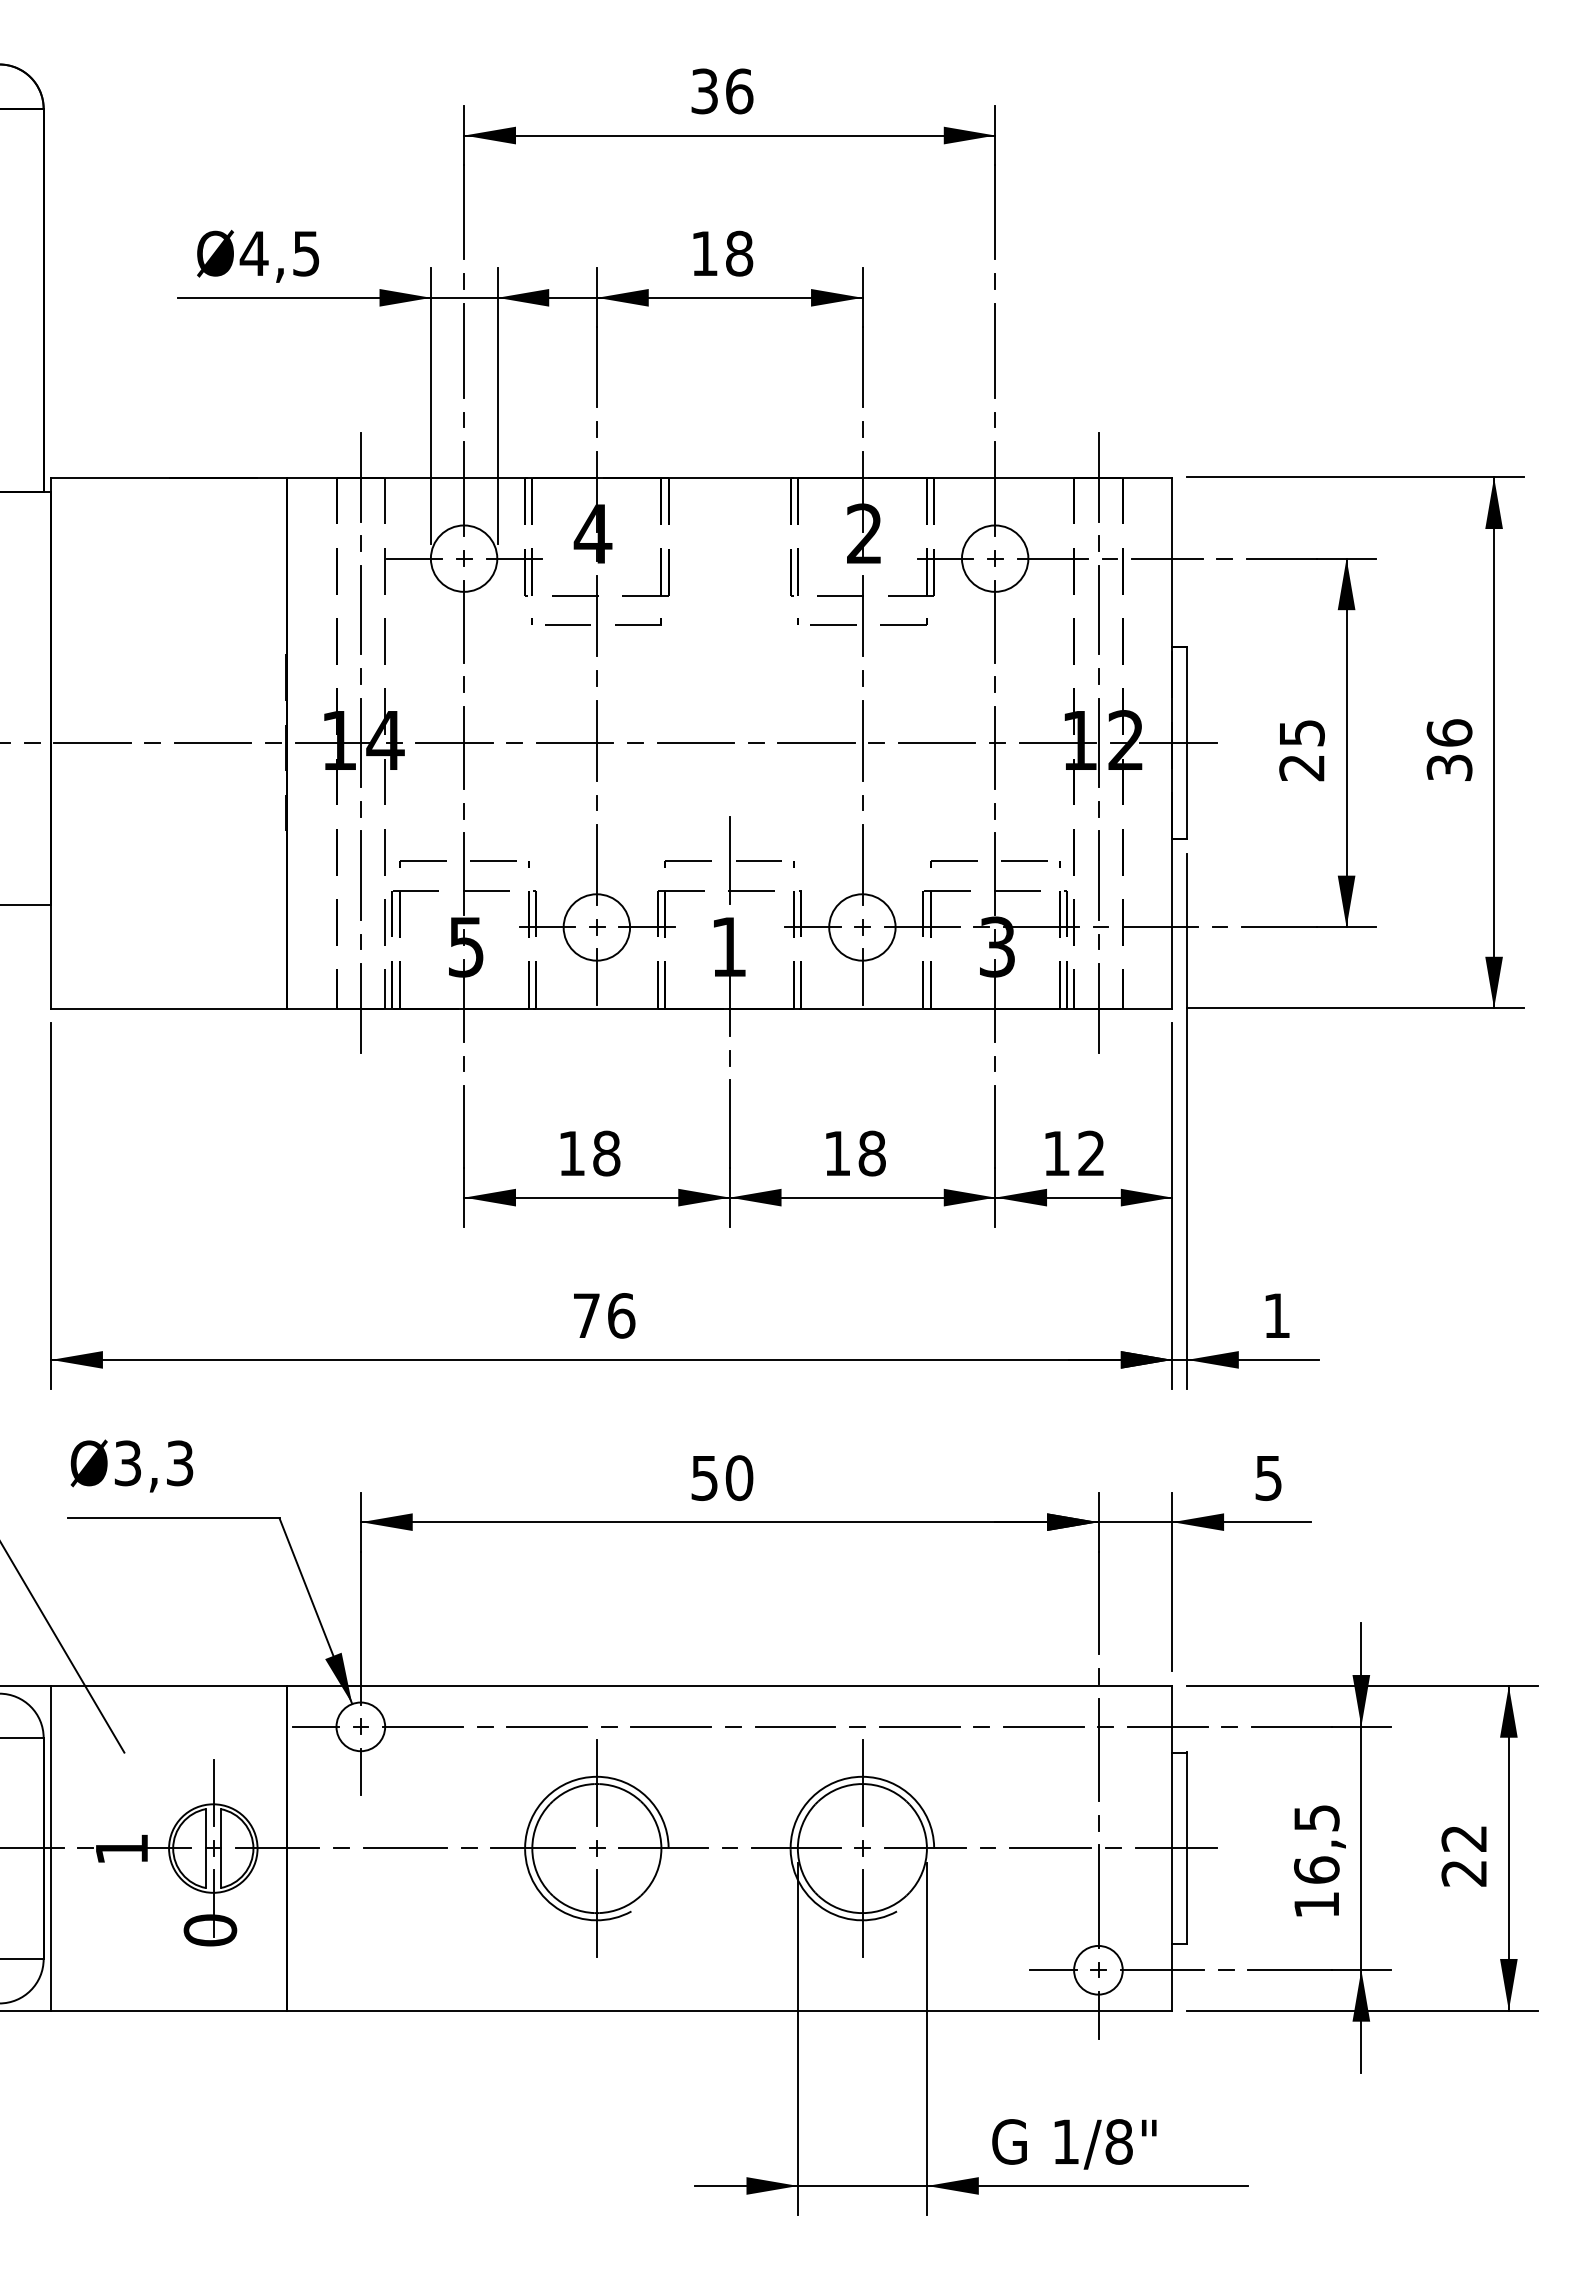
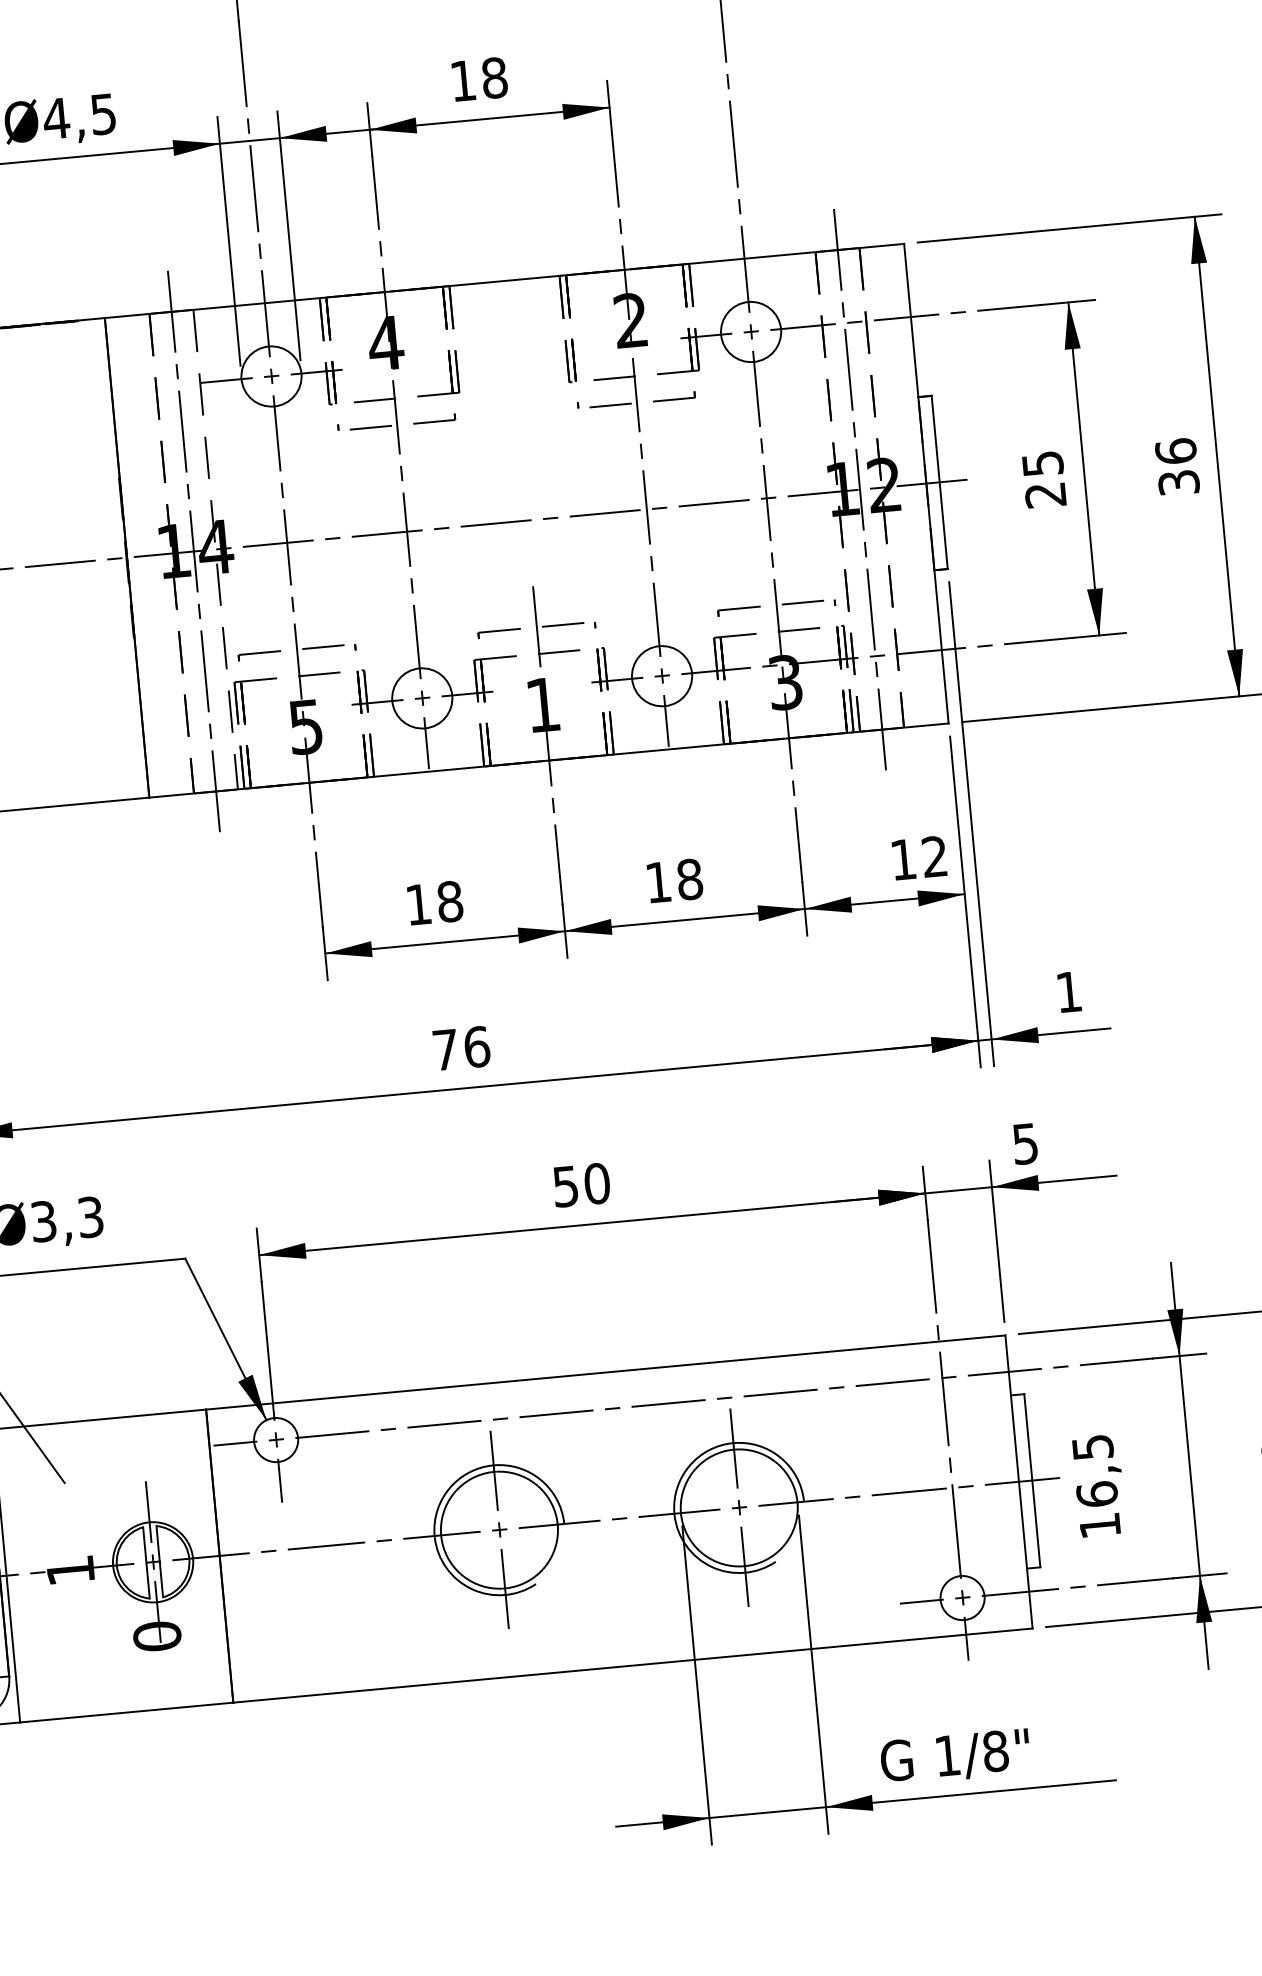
text: (1074, 1152) -> (919, 857), moved
text: (1268, 1478) -> (1025, 1144), moved
text: (1319, 1860) -> (1098, 1485), moved

